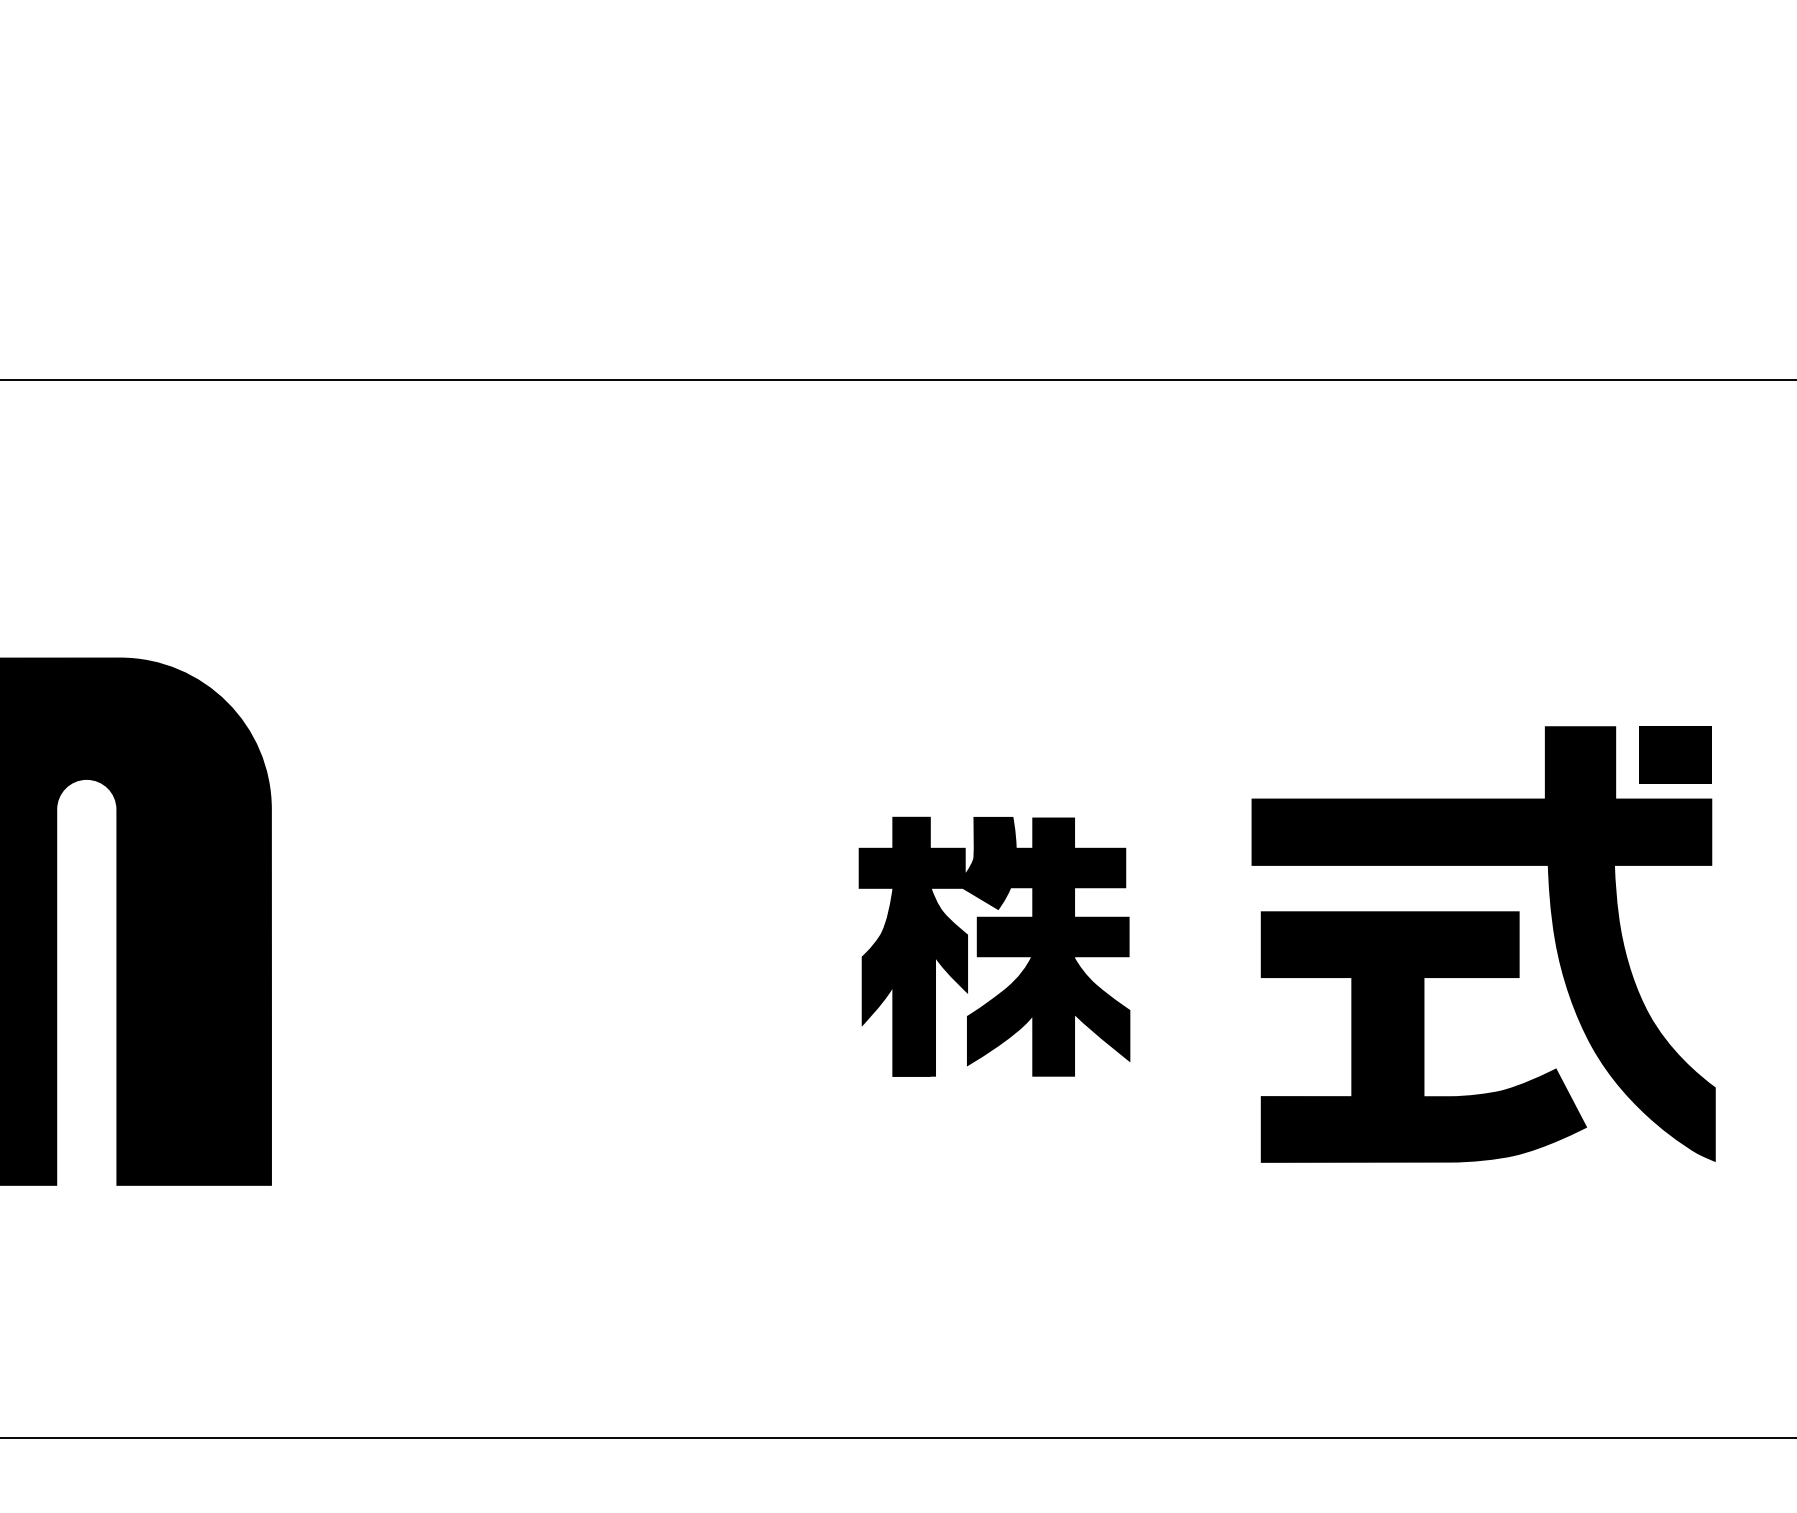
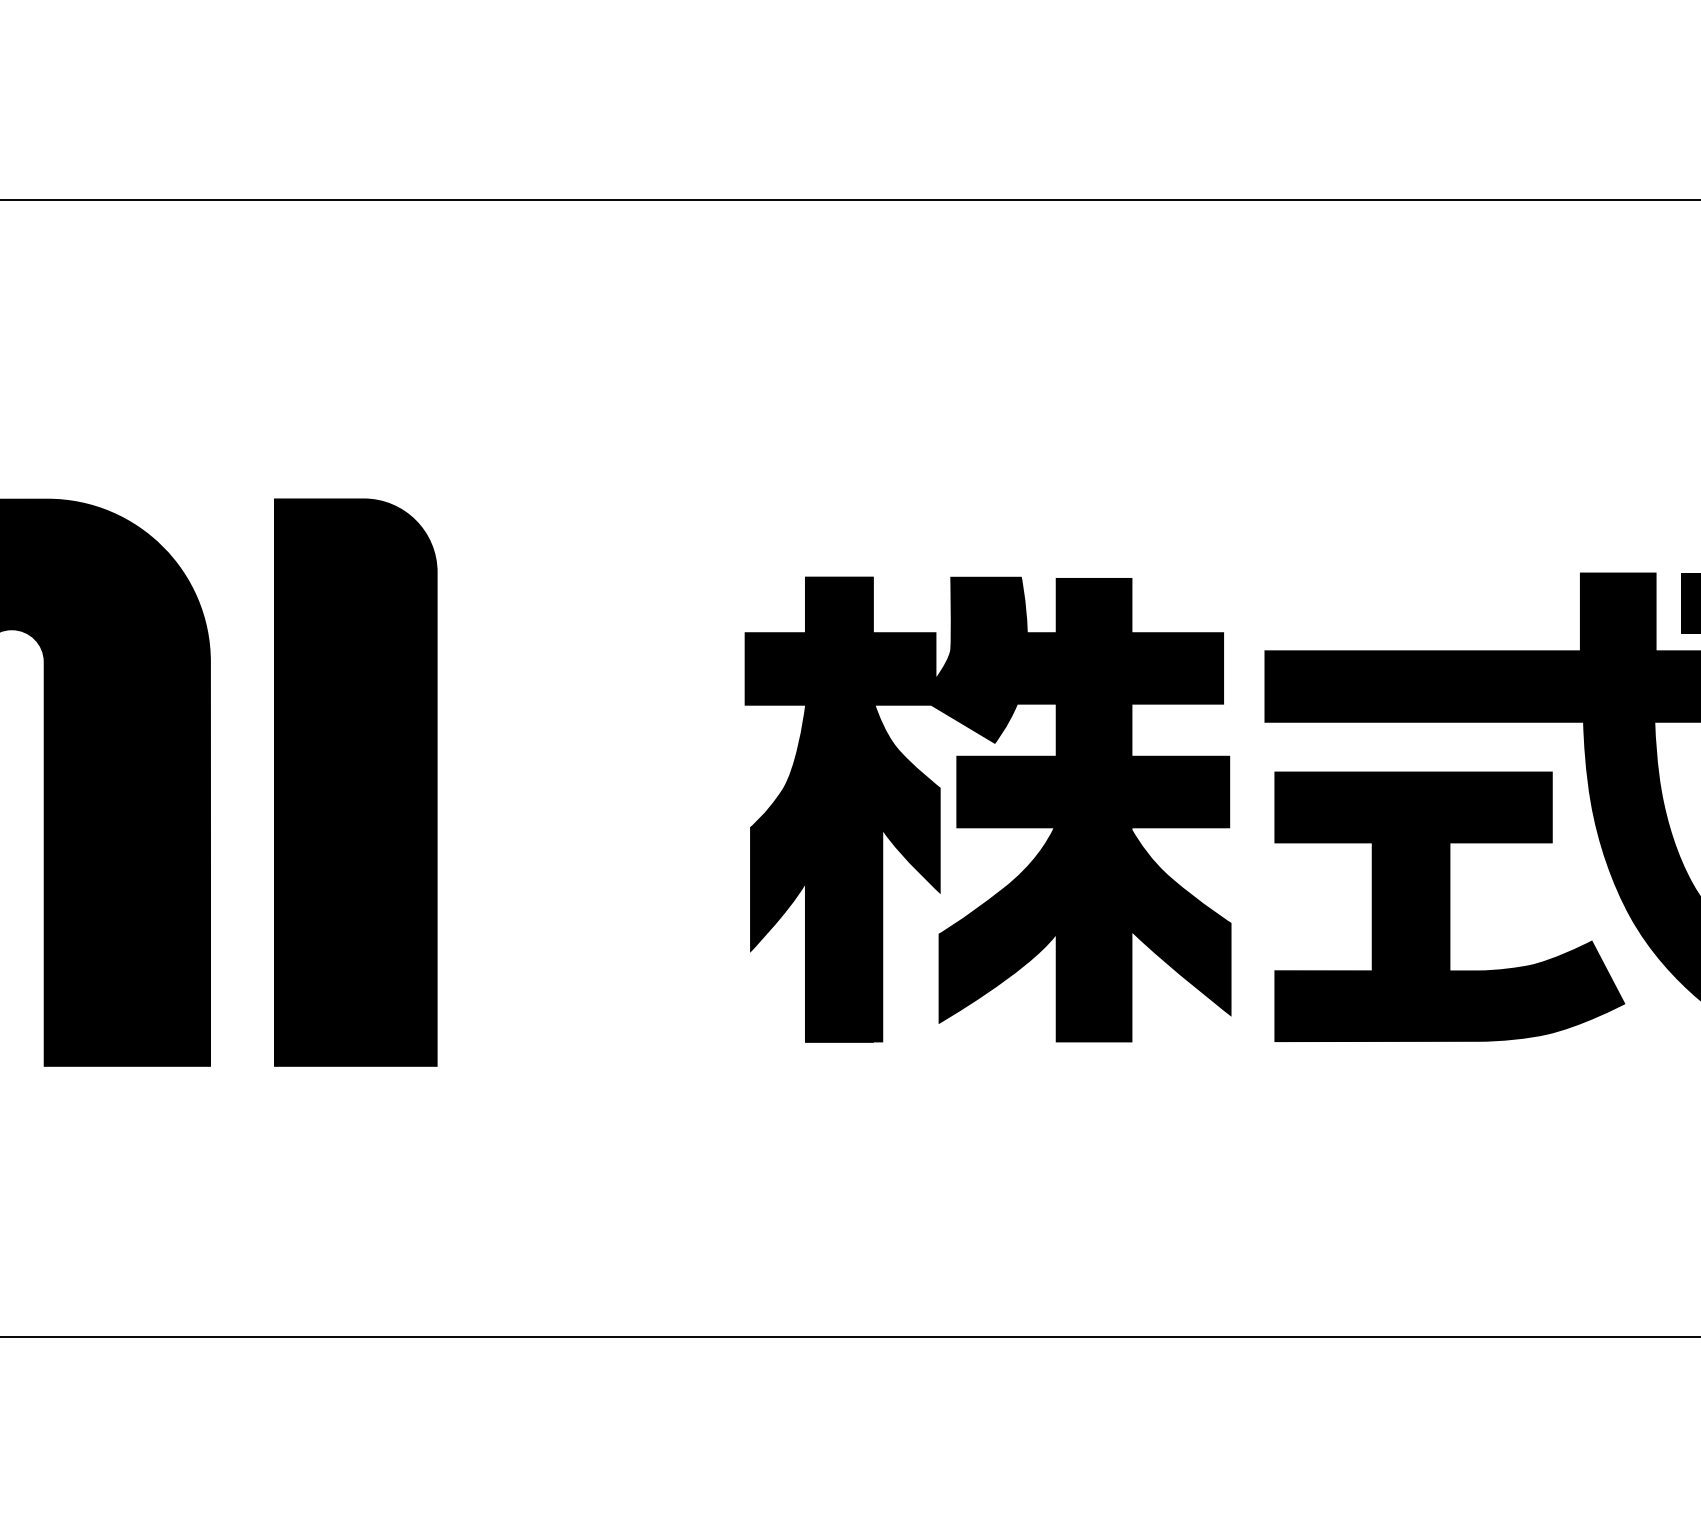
fill: (406, 921) -> (355, 782), added
part: (994, 946) -> (988, 809), size x1.67

